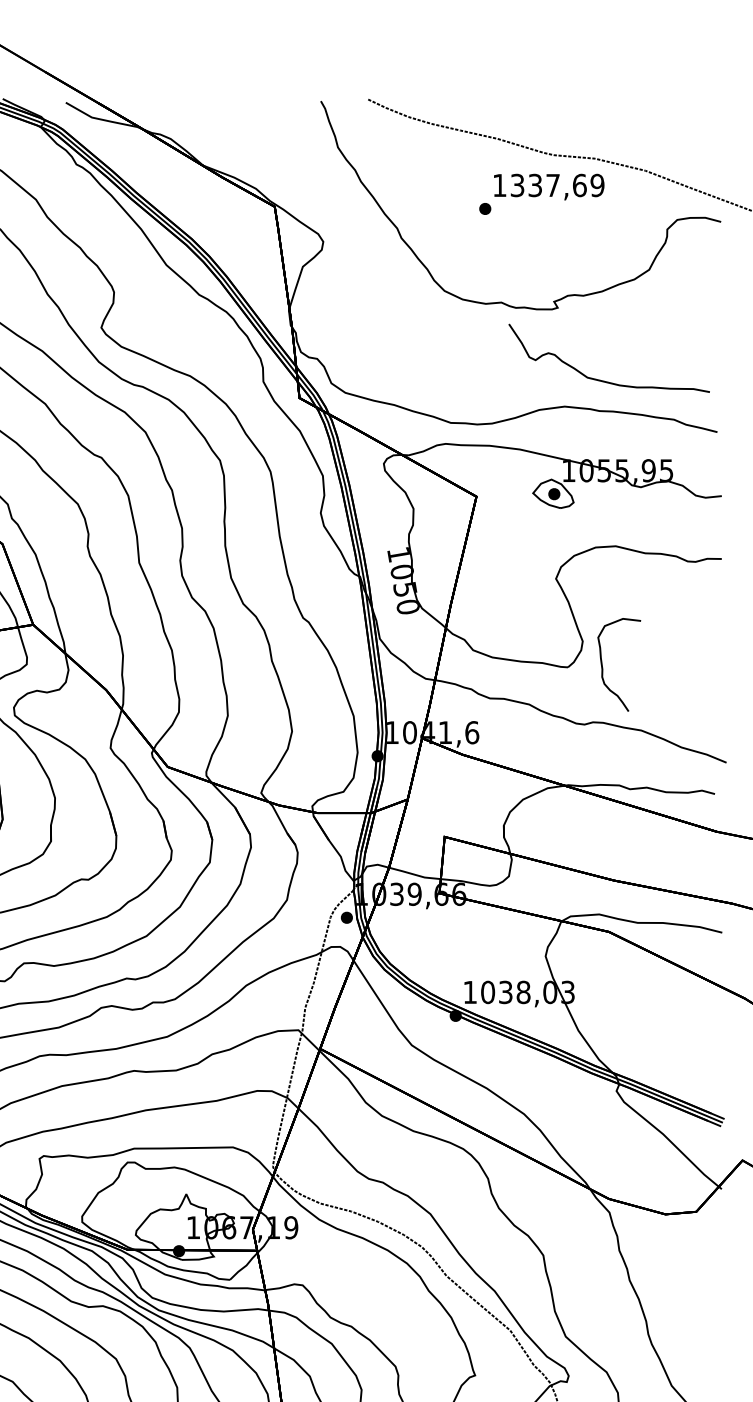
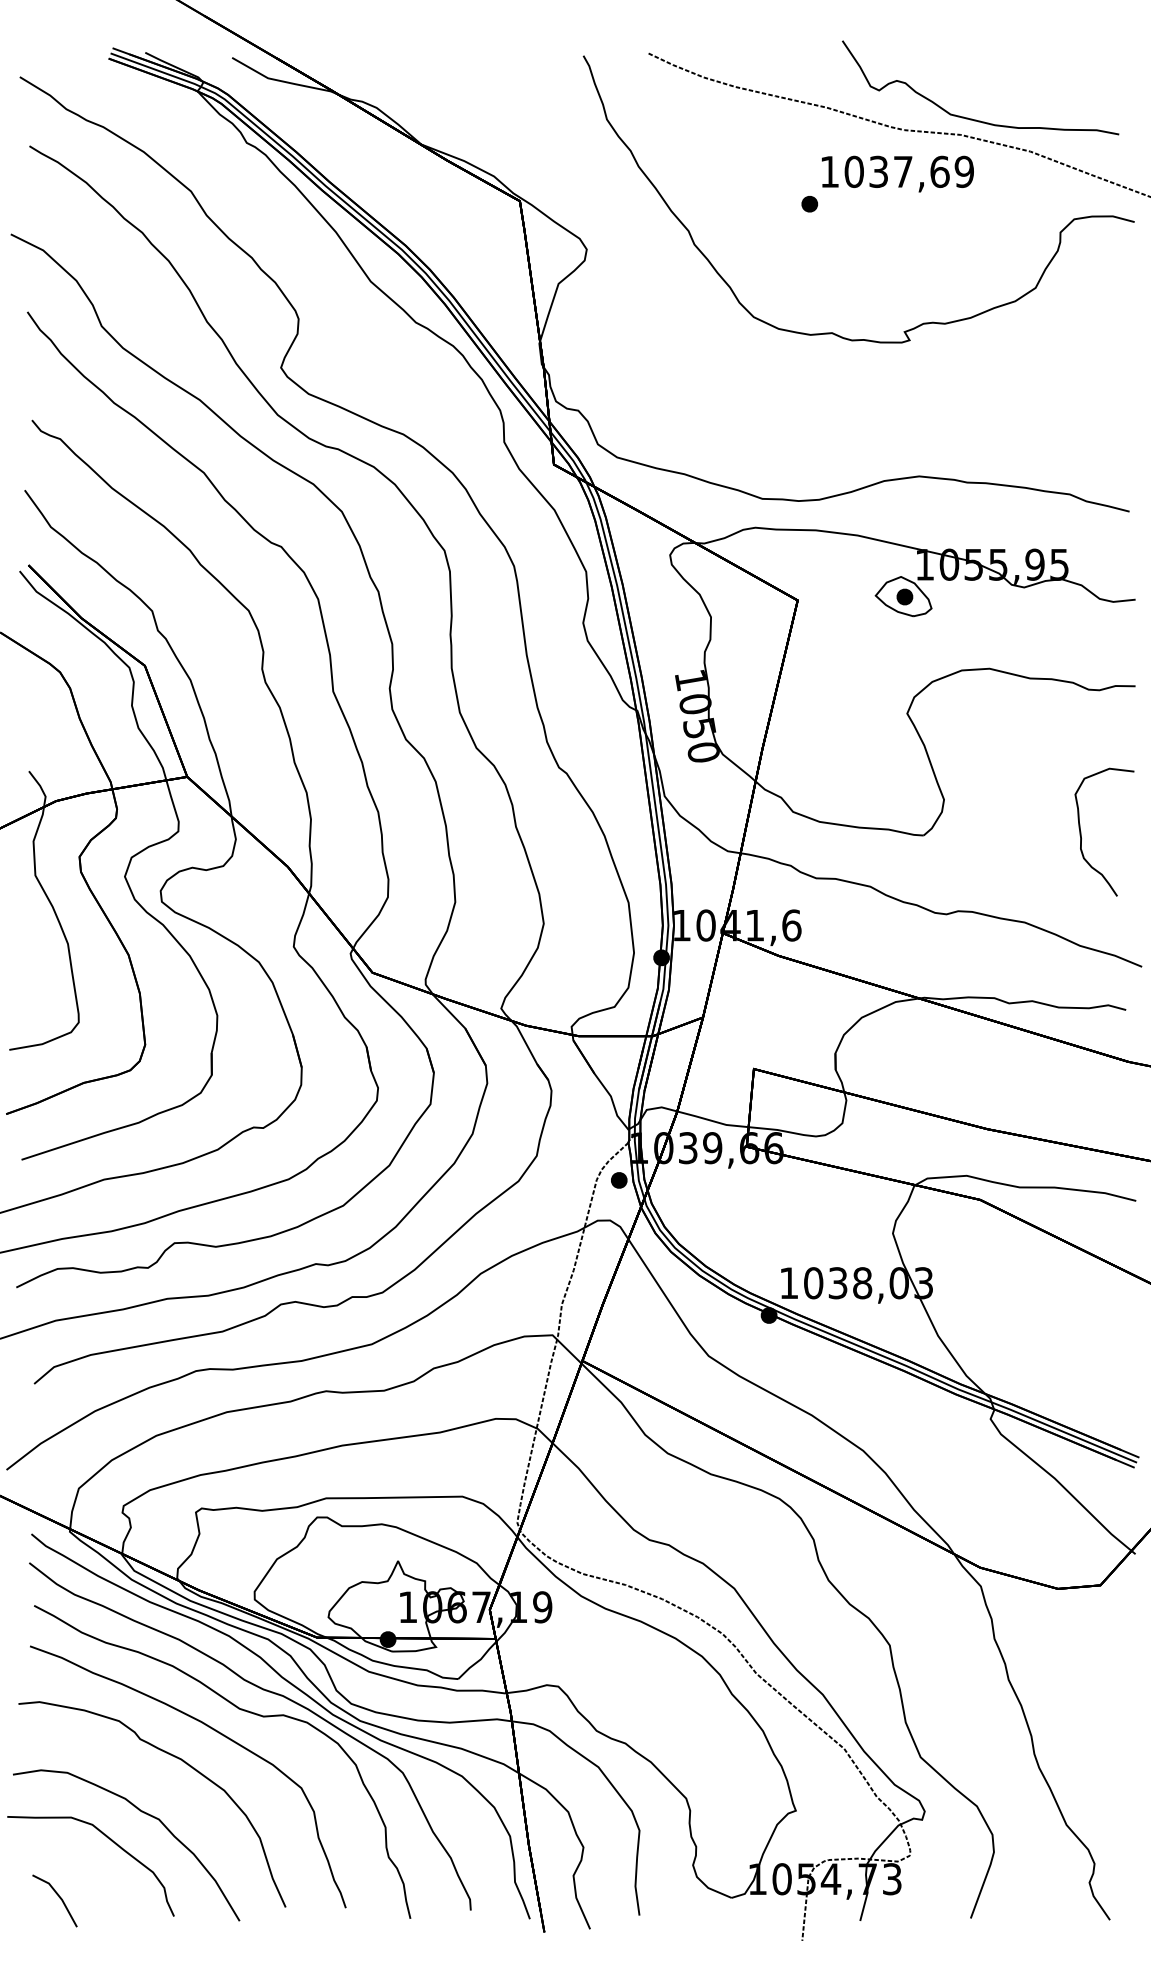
text: (517, 185) -> (853, 171), 1337,69 -> 1037,69
curve: (603, 380) -> (972, 118), moved
curve: (602, 664) -> (1081, 831), moved

